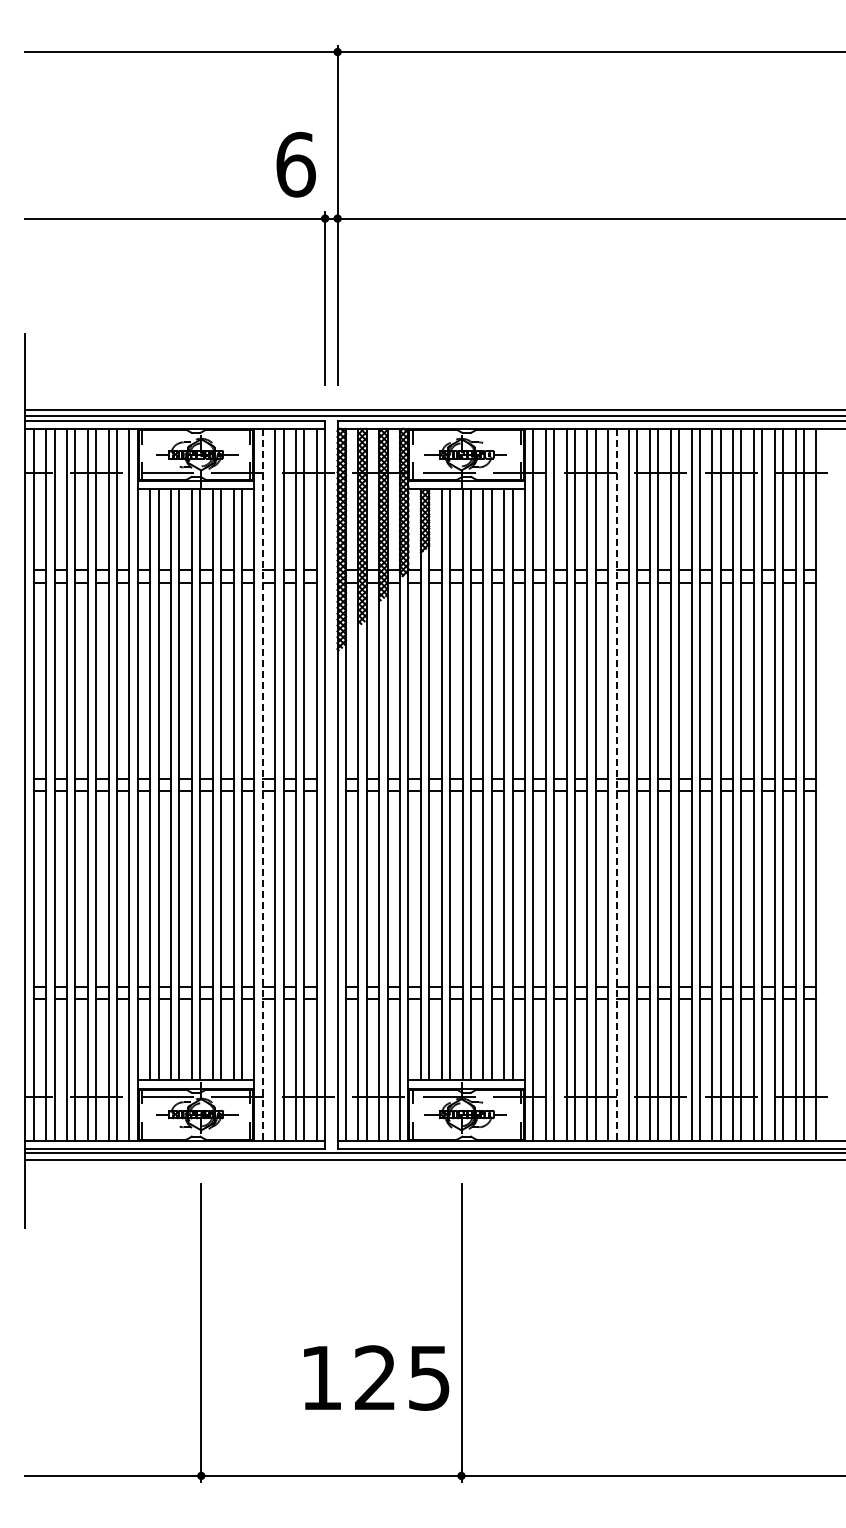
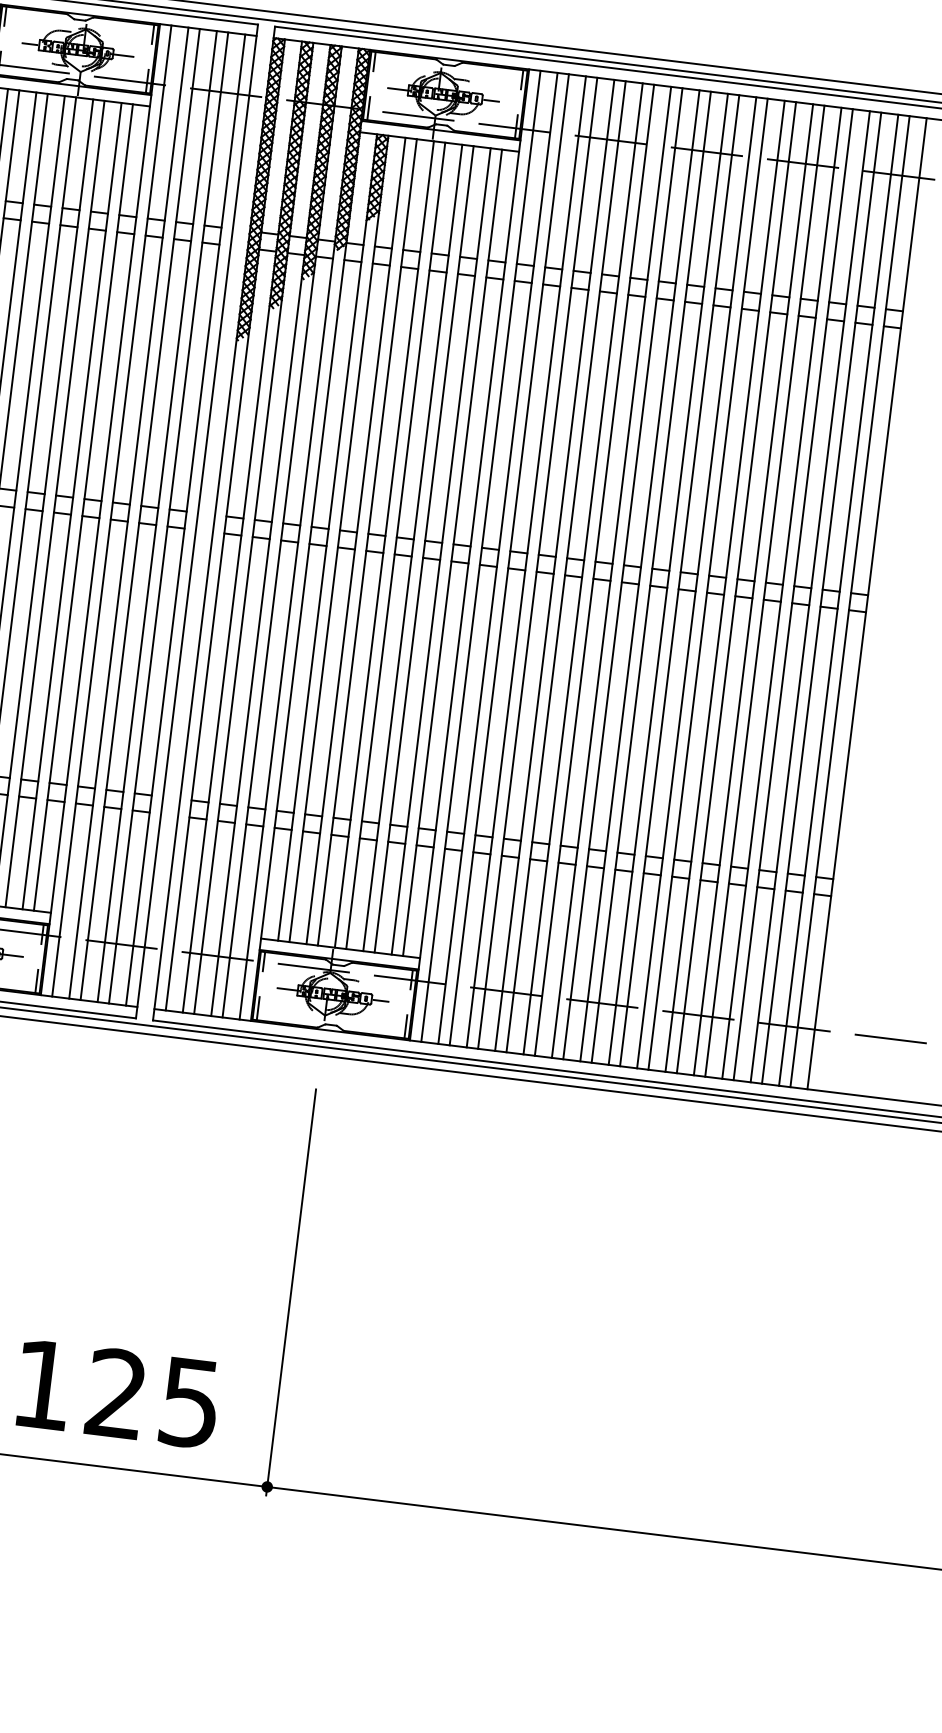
line: (262, 784) -> (111, 510), dashed -> solid
line: (616, 784) -> (594, 569), dashed -> solid
text: (376, 1377) -> (118, 1393), moved

